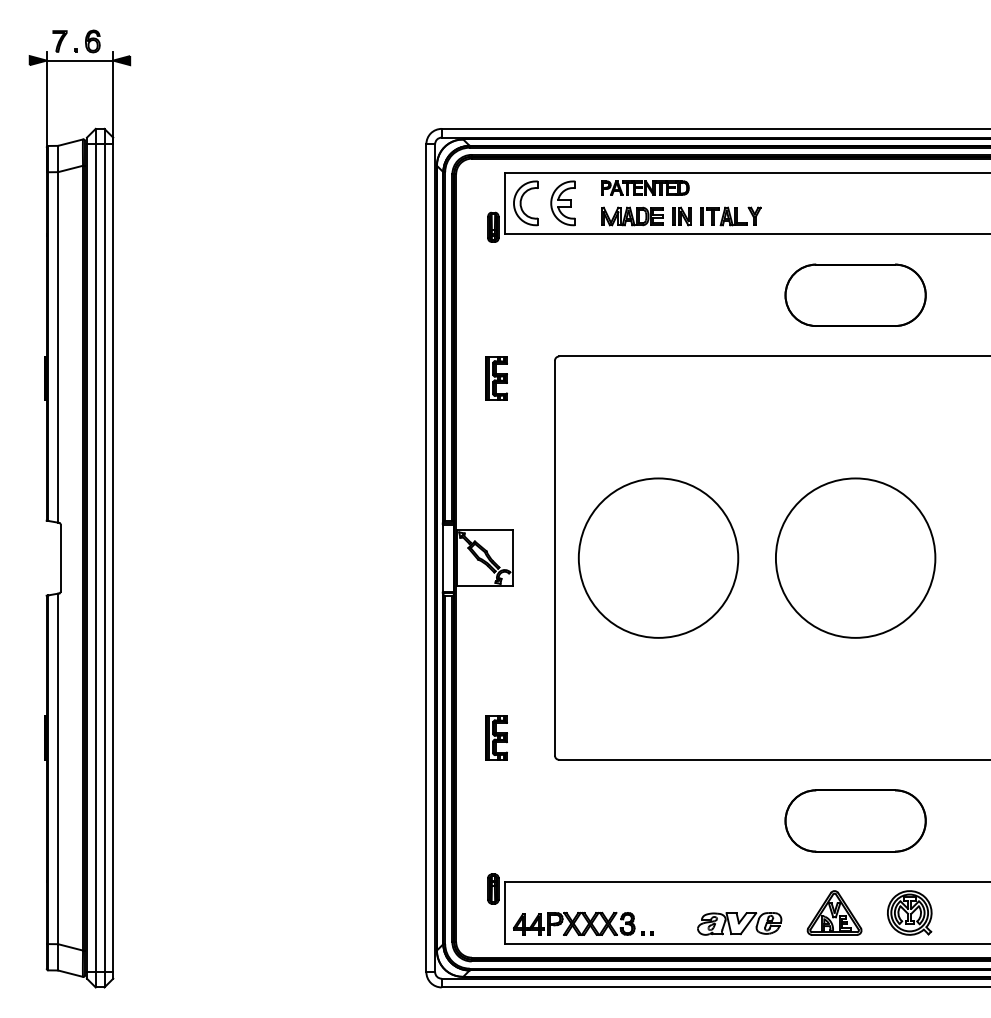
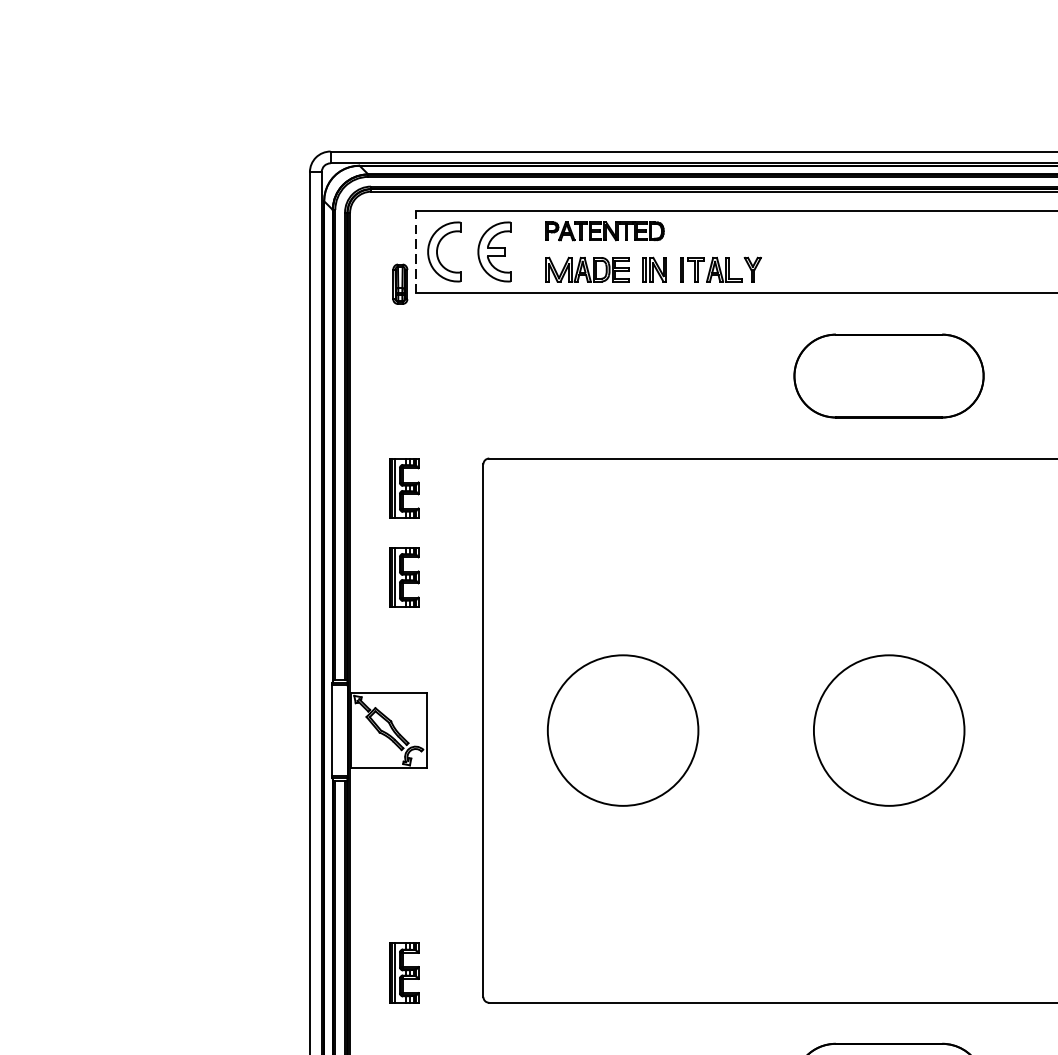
line: (505, 203) -> (416, 252), solid -> dashed
part: (496, 444) -> (404, 577), added
circle: (658, 557) -> (623, 729), size x0.7
circle: (855, 557) -> (888, 729), size x0.7

